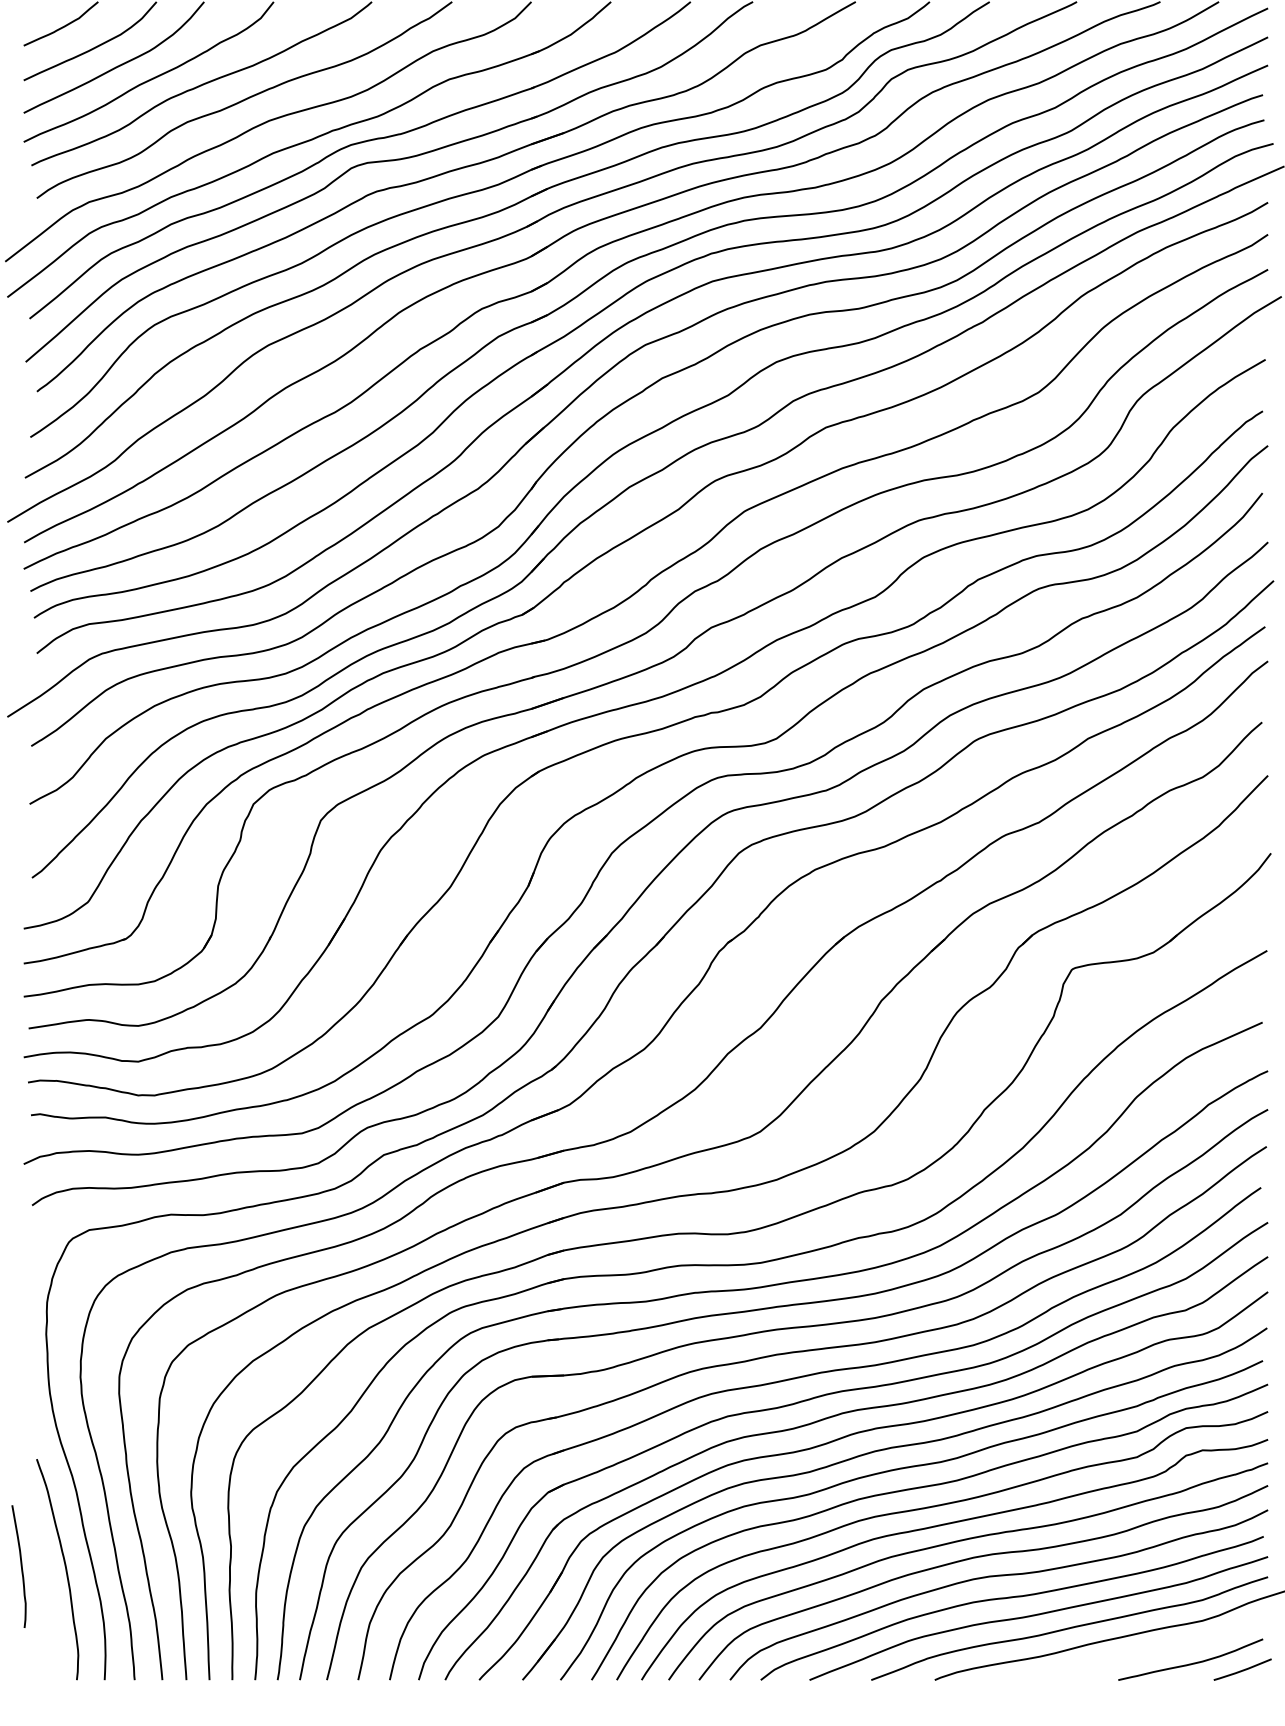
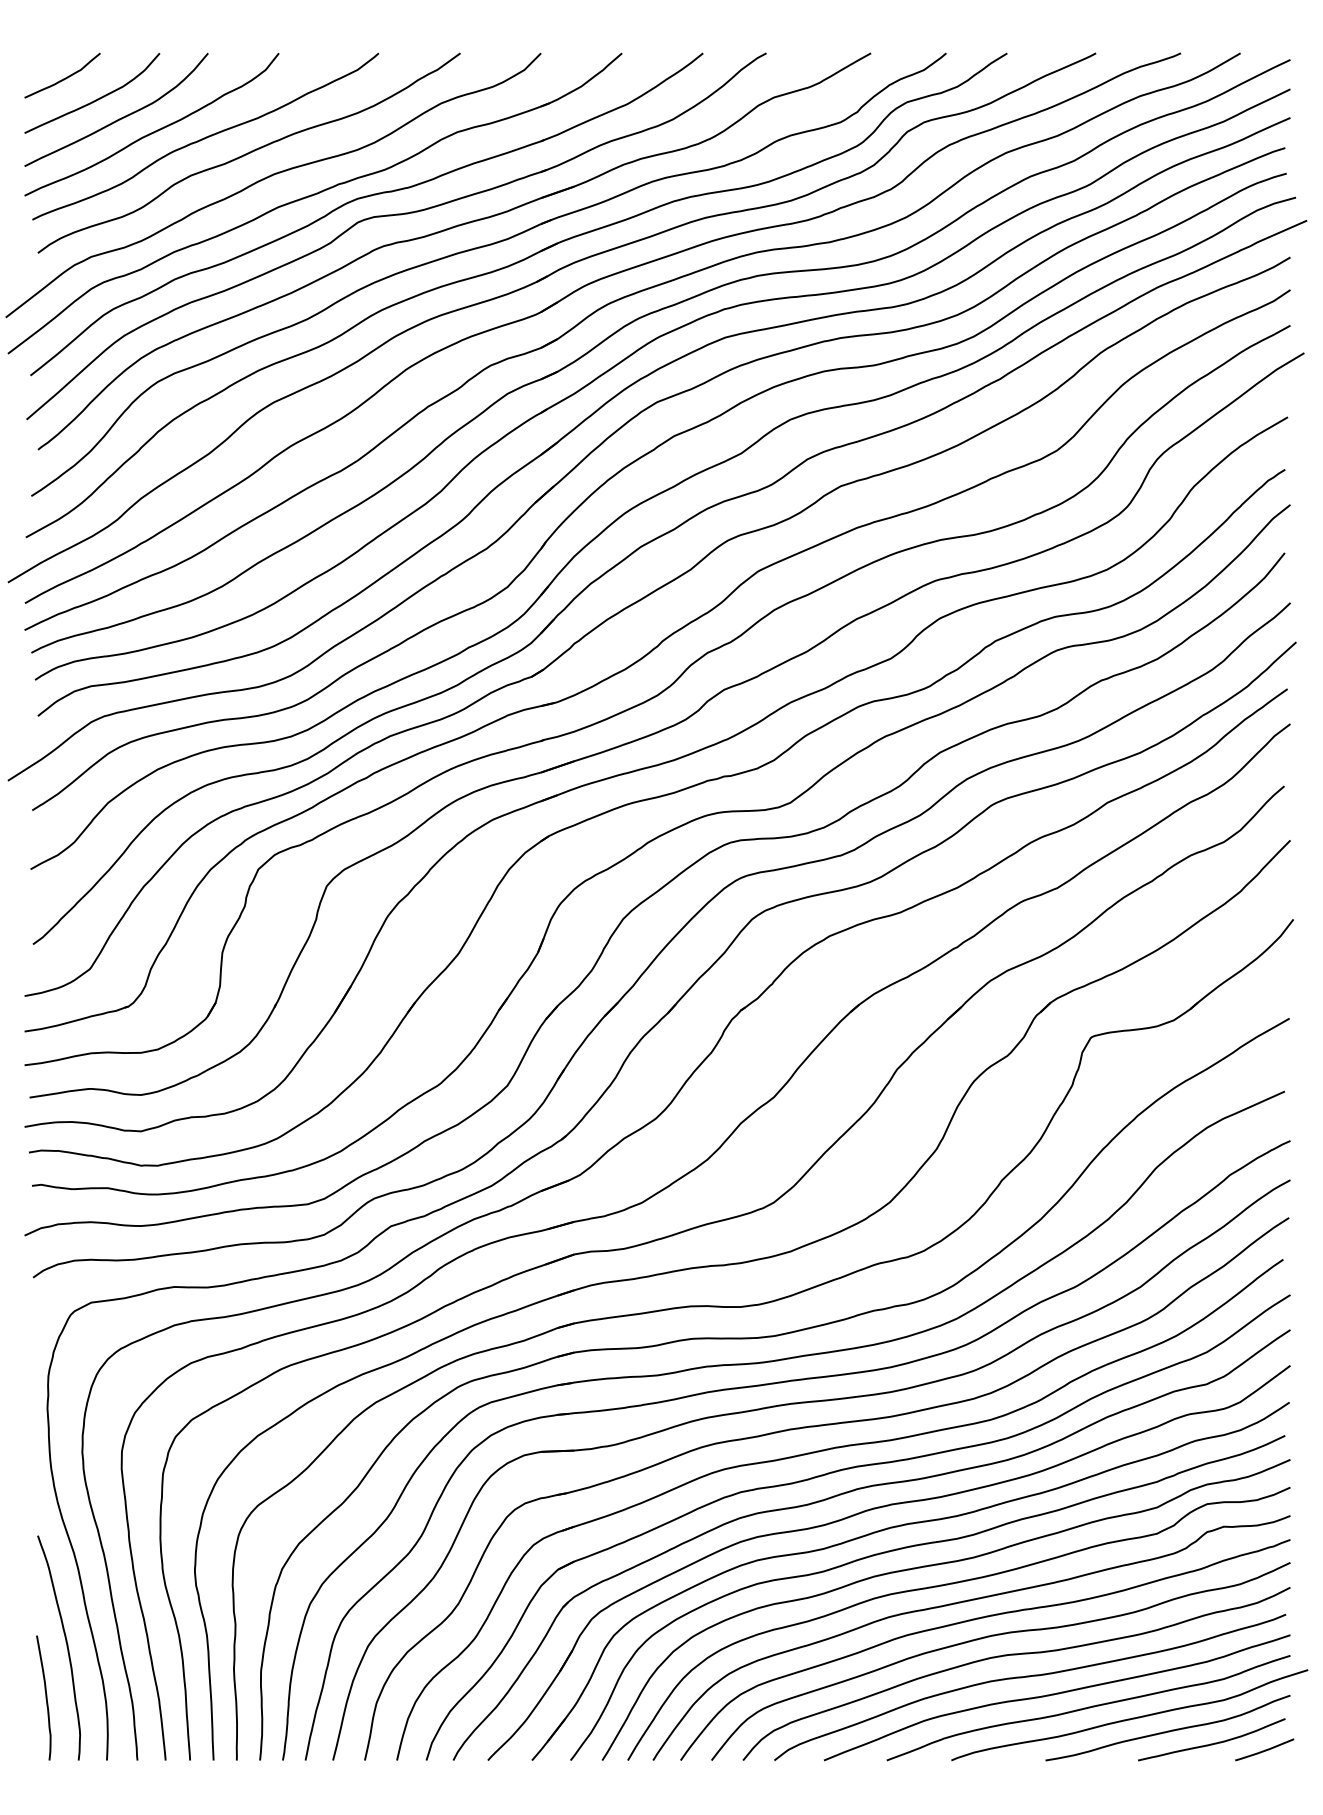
curve: (20, 1566) -> (45, 1697), moved
curve: (1147, 1650) -> (1167, 1730), added

